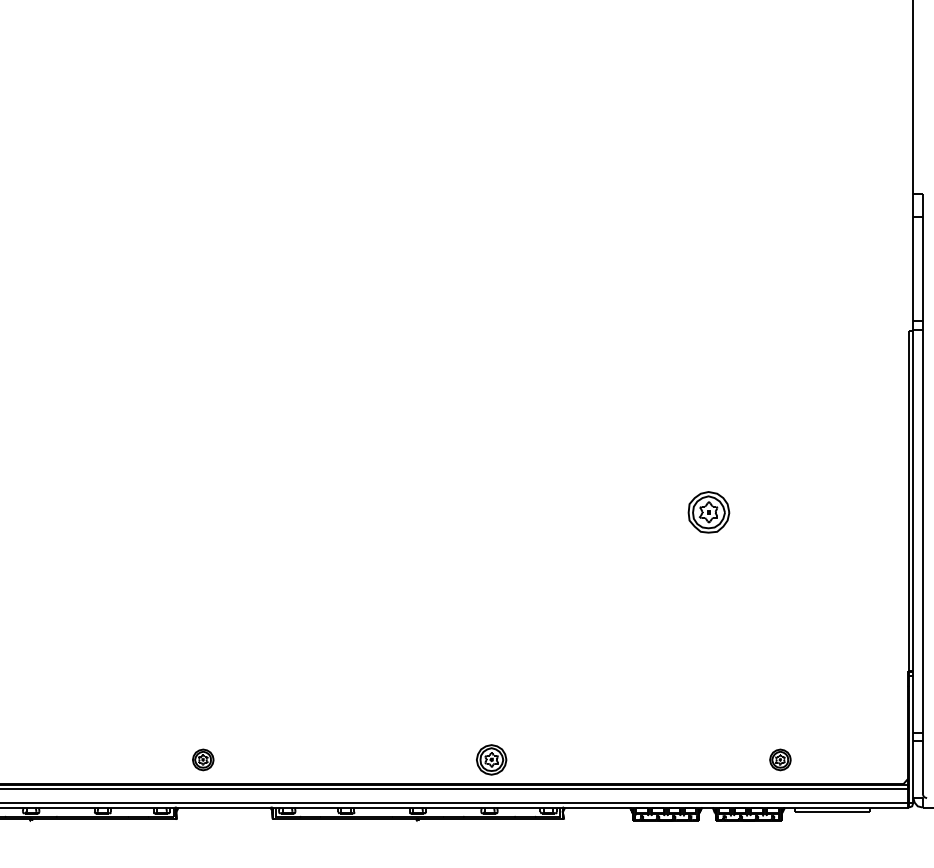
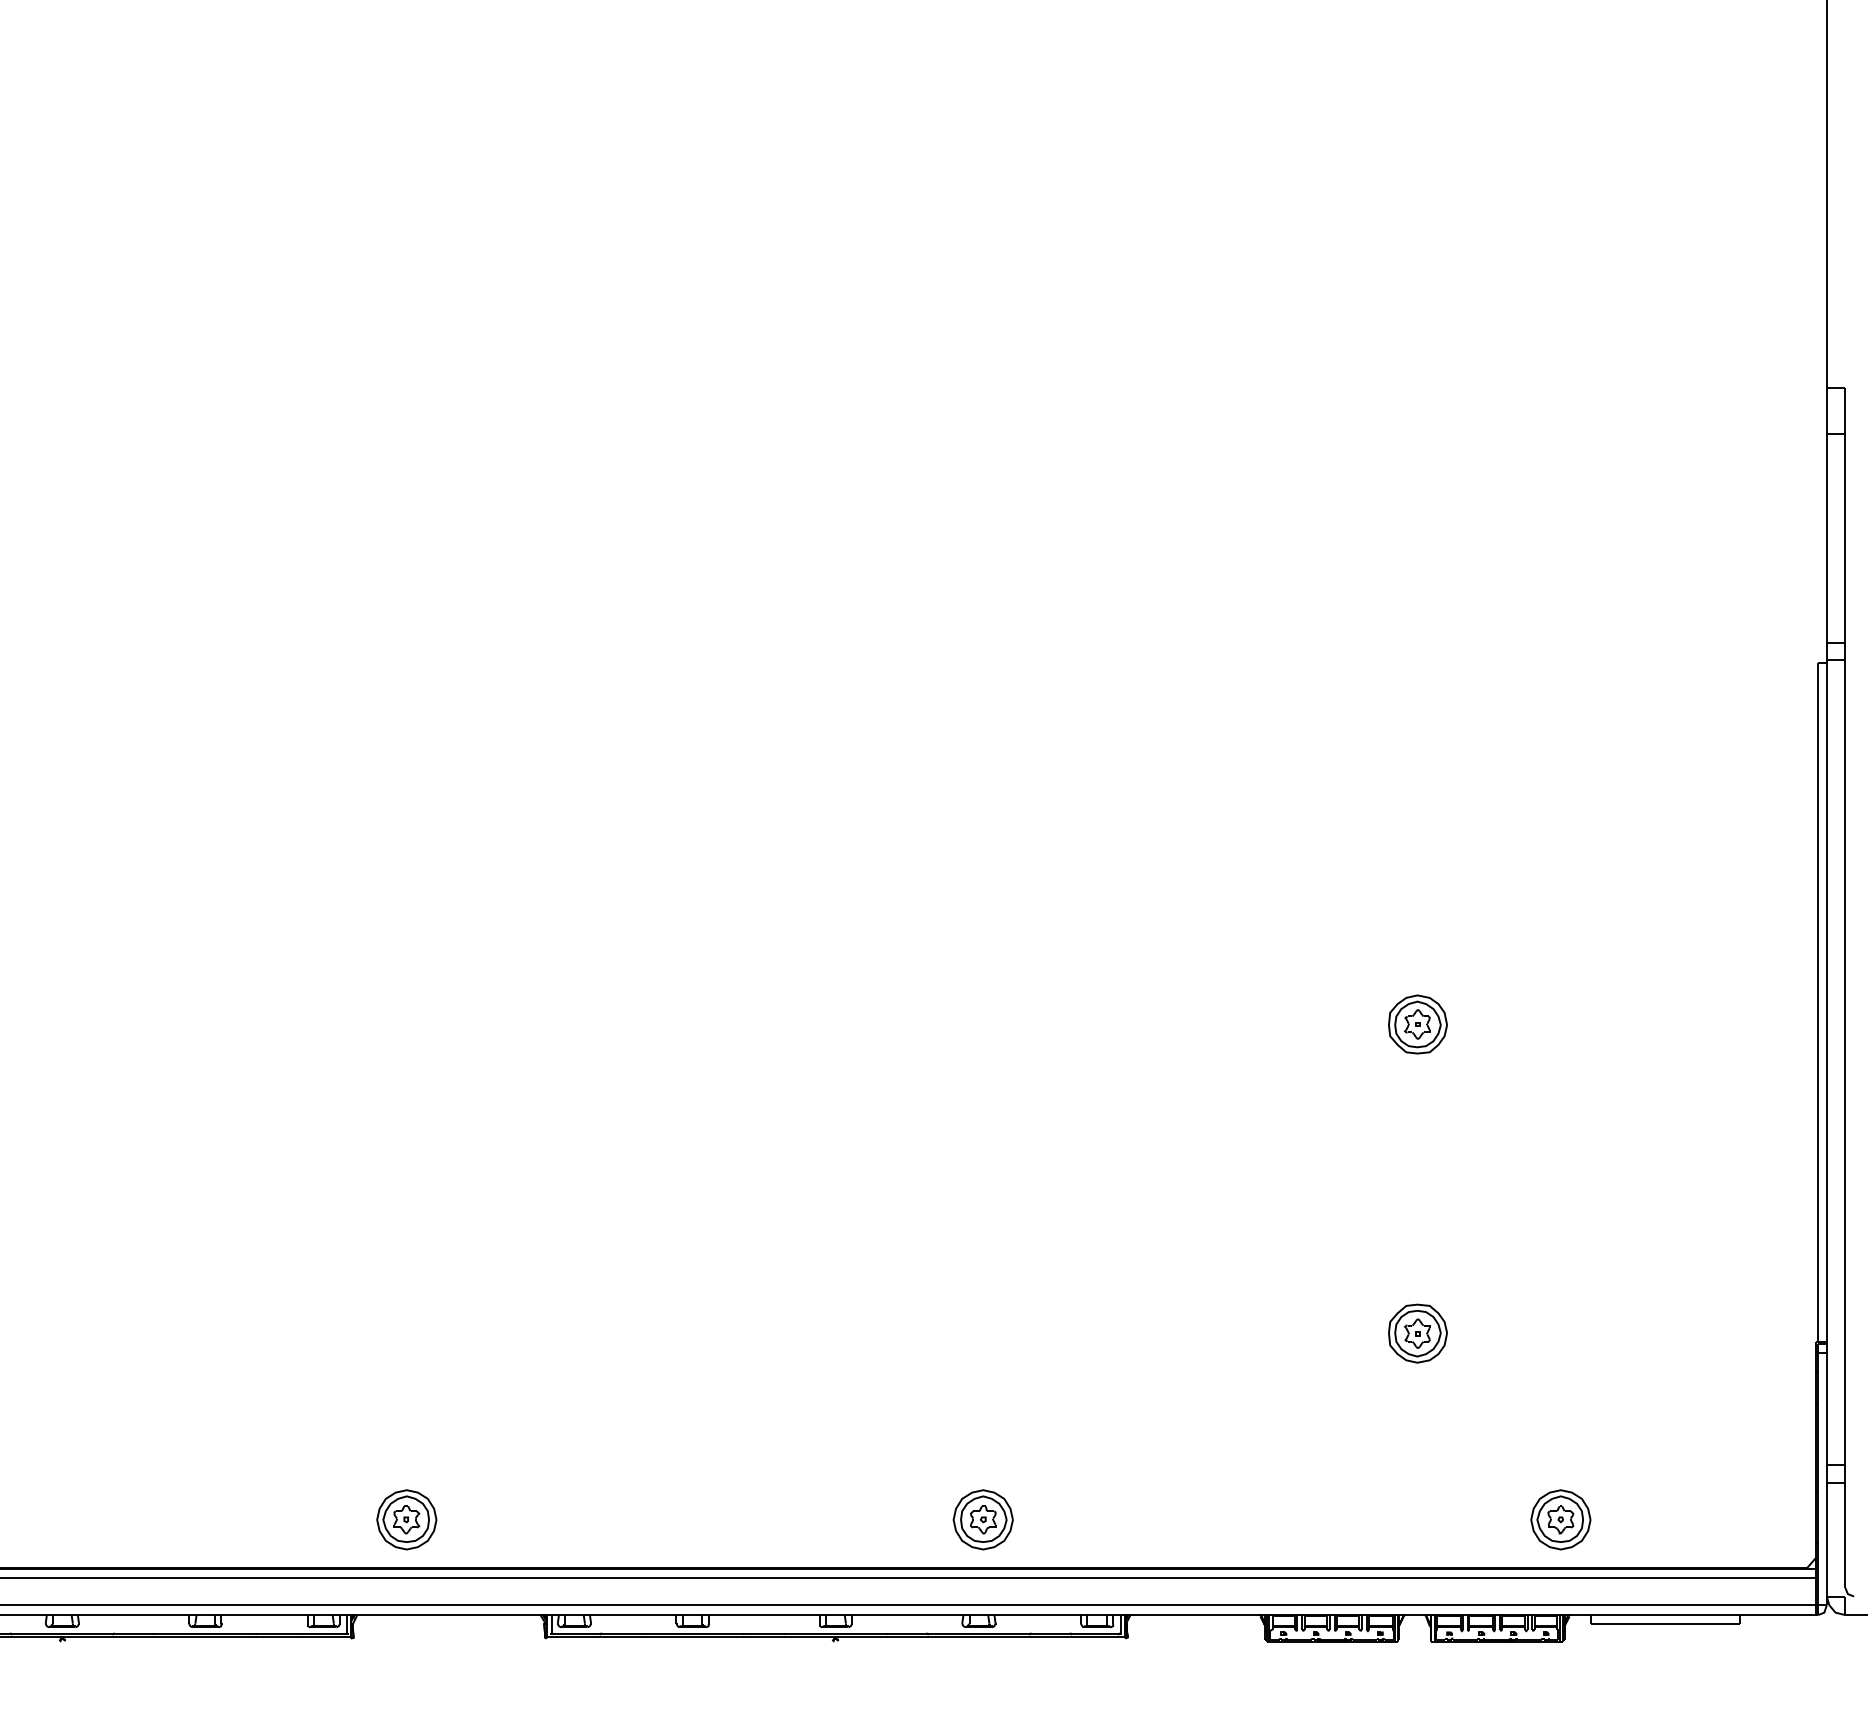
part: (708, 511) -> (1417, 1023), size x0.71
part: (708, 666) -> (1417, 1333), added
part: (202, 759) -> (405, 1519), size x1.43
part: (780, 759) -> (1561, 1519), size x1.43

